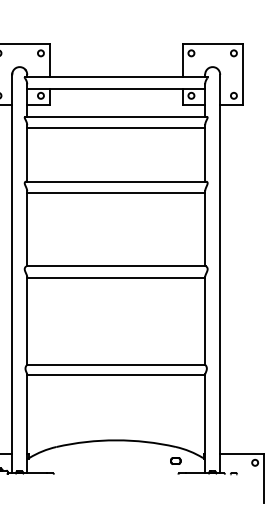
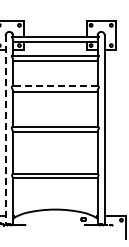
line: (116, 181) -> (55, 86), solid -> dashed
line: (11, 274) -> (5, 130), solid -> dashed

